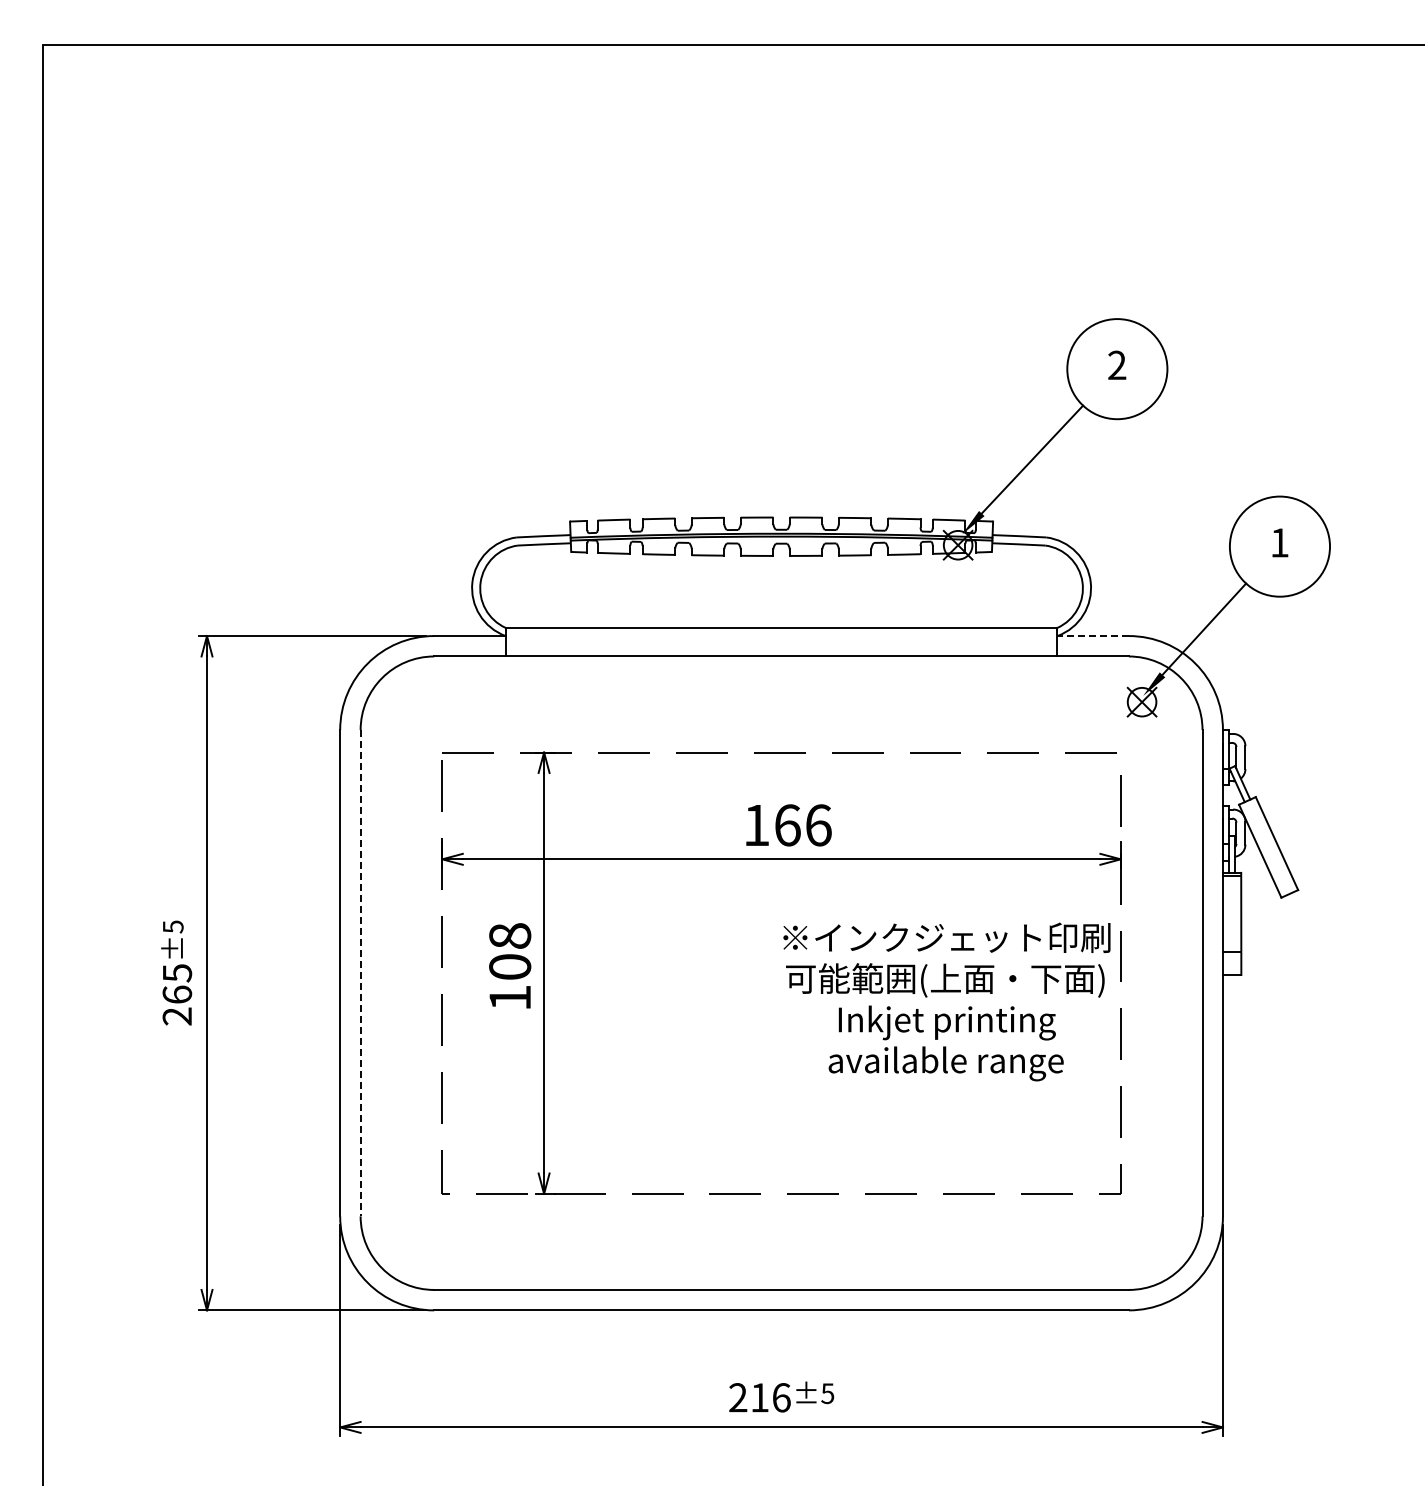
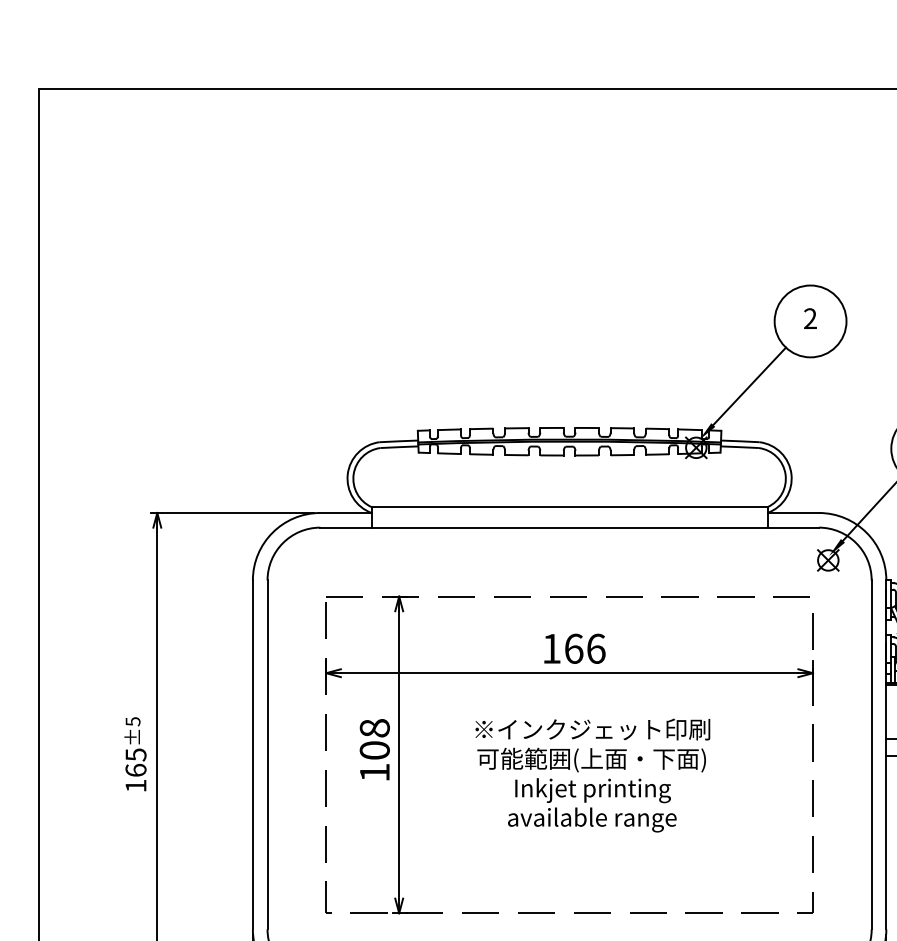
line: (1093, 636) -> (793, 513), dashed -> solid
line: (360, 973) -> (267, 755), dashed -> solid
text: (946, 1001) -> (592, 775), moved
text: (176, 1016) -> (135, 785), 265 -> 165

